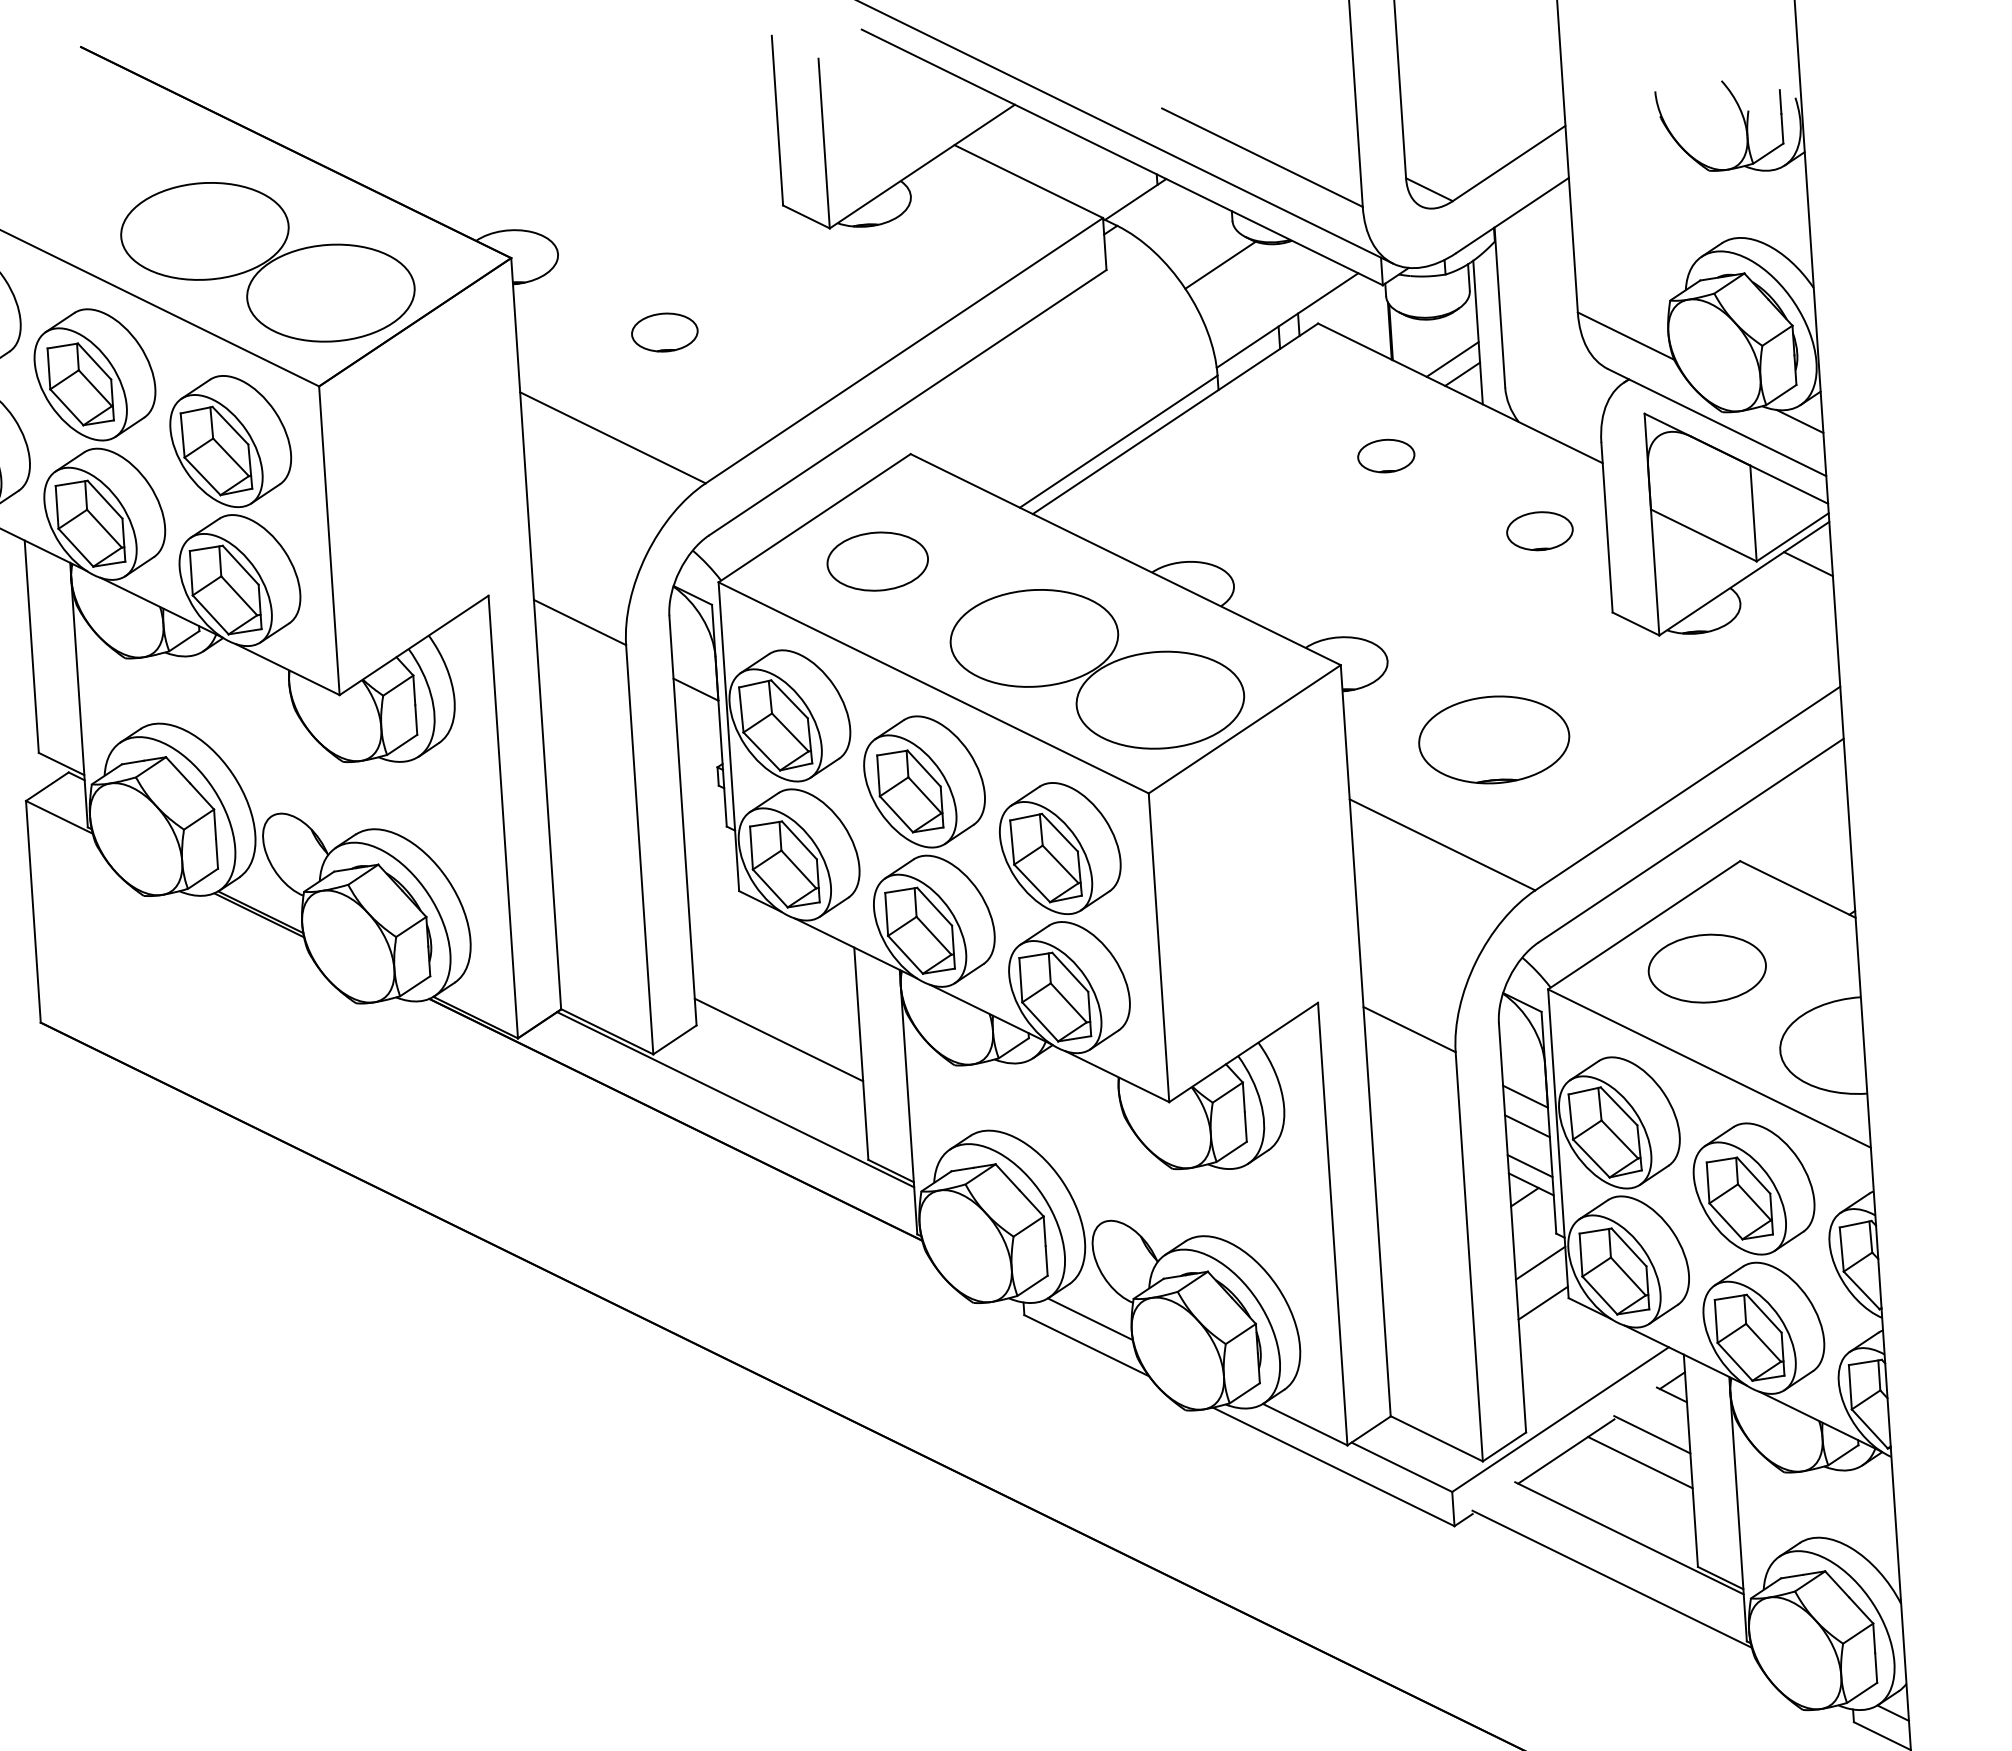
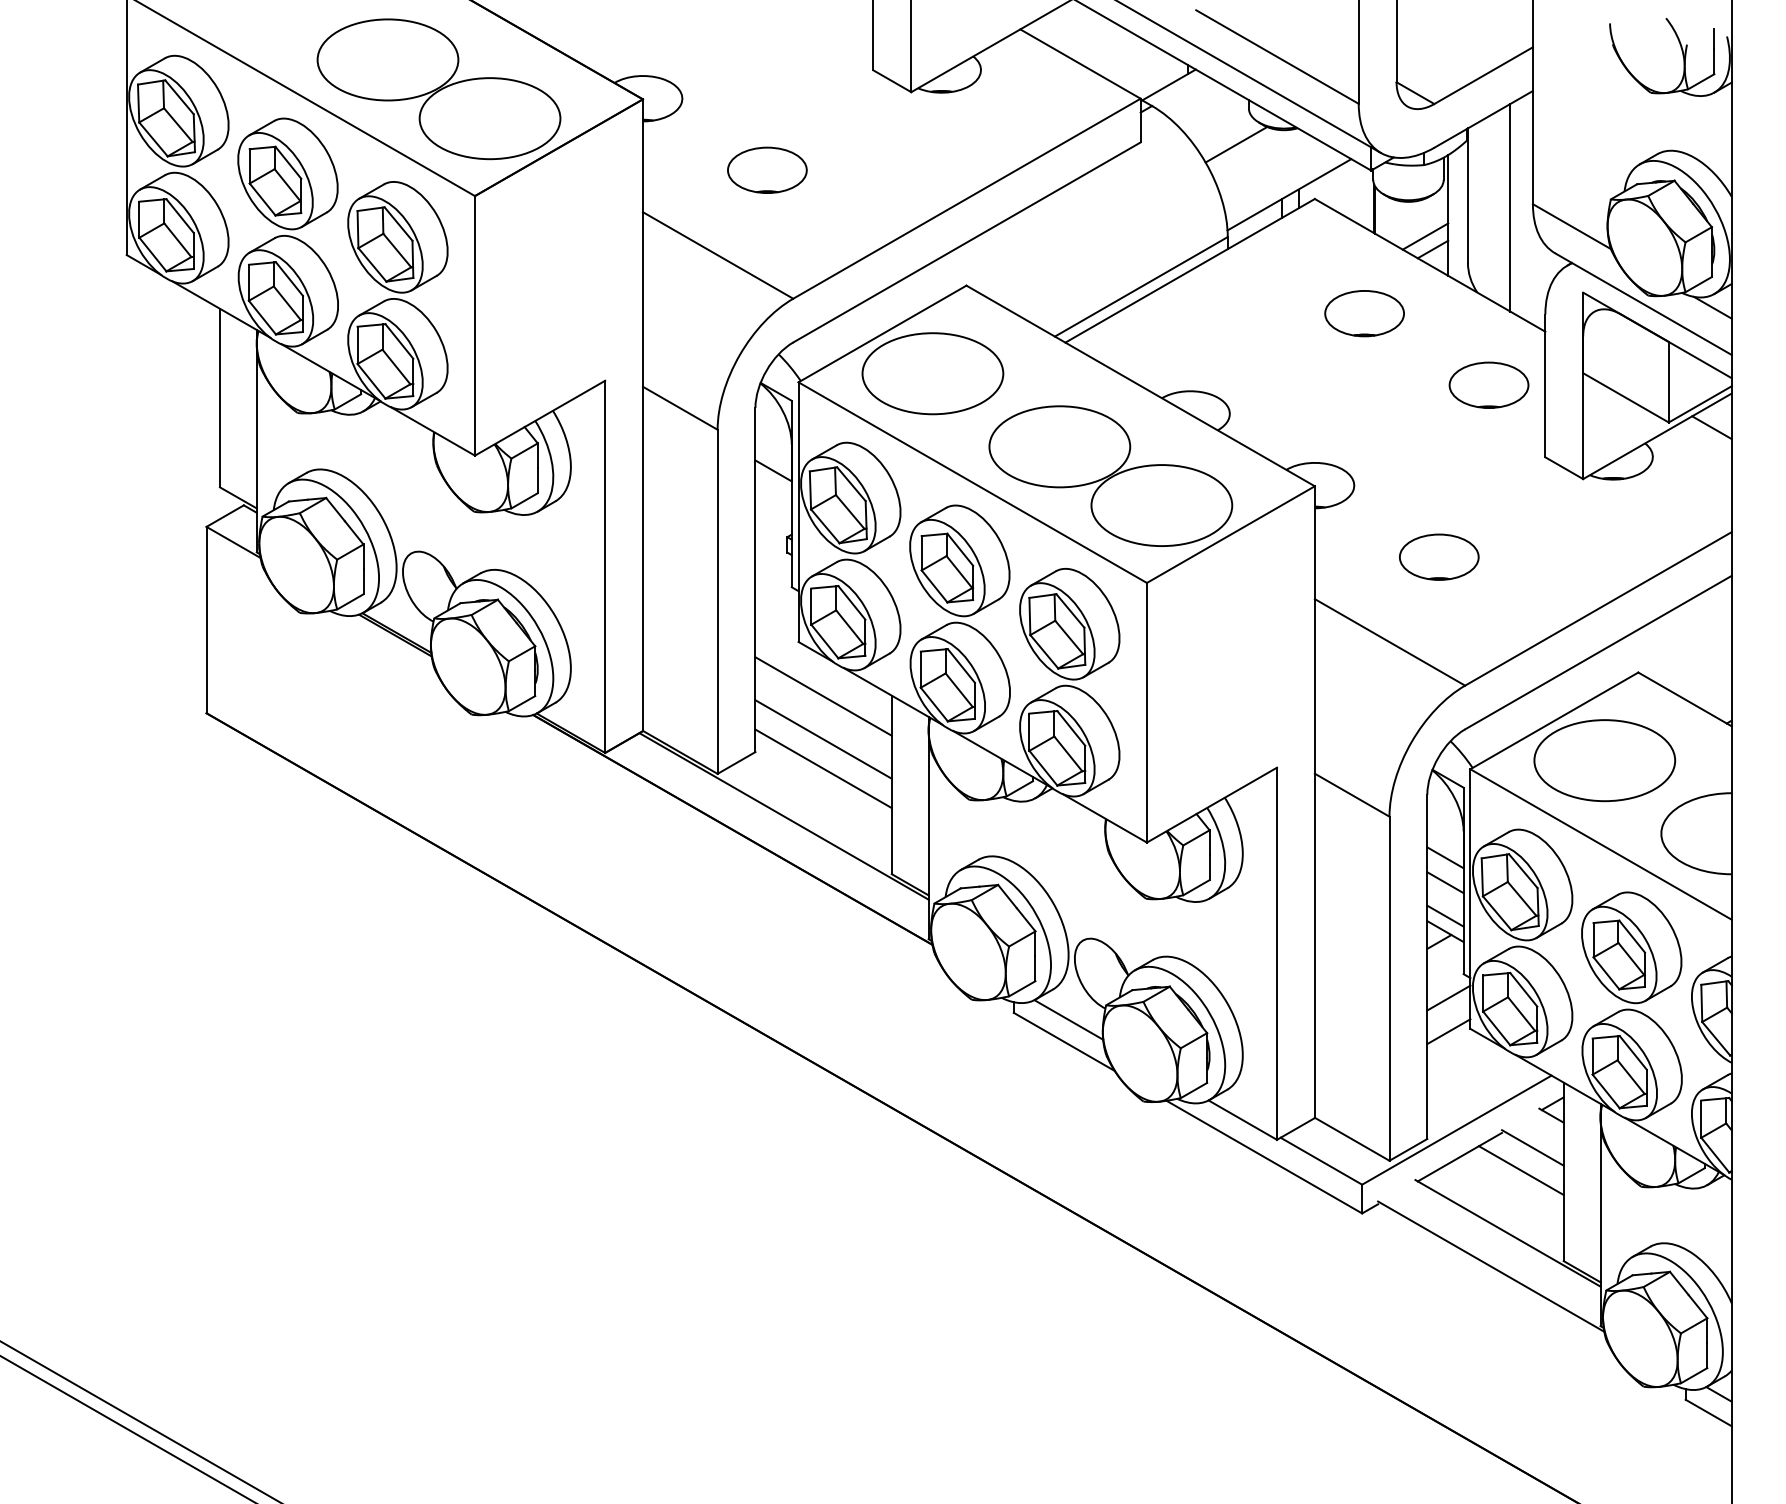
line: (1551, 318) -> (1510, 207), added
part: (664, 331) -> (767, 169), size x1.43
part: (1386, 455) -> (1364, 313), size x1.67
part: (1539, 530) -> (1488, 384), size x1.43
part: (877, 561) -> (932, 373), size x1.67
part: (1494, 738) -> (1439, 556), size x0.62
line: (773, 953) -> (823, 696), added
part: (1706, 968) -> (1604, 760), size x1.43
line: (776, 1005) -> (823, 739), added

